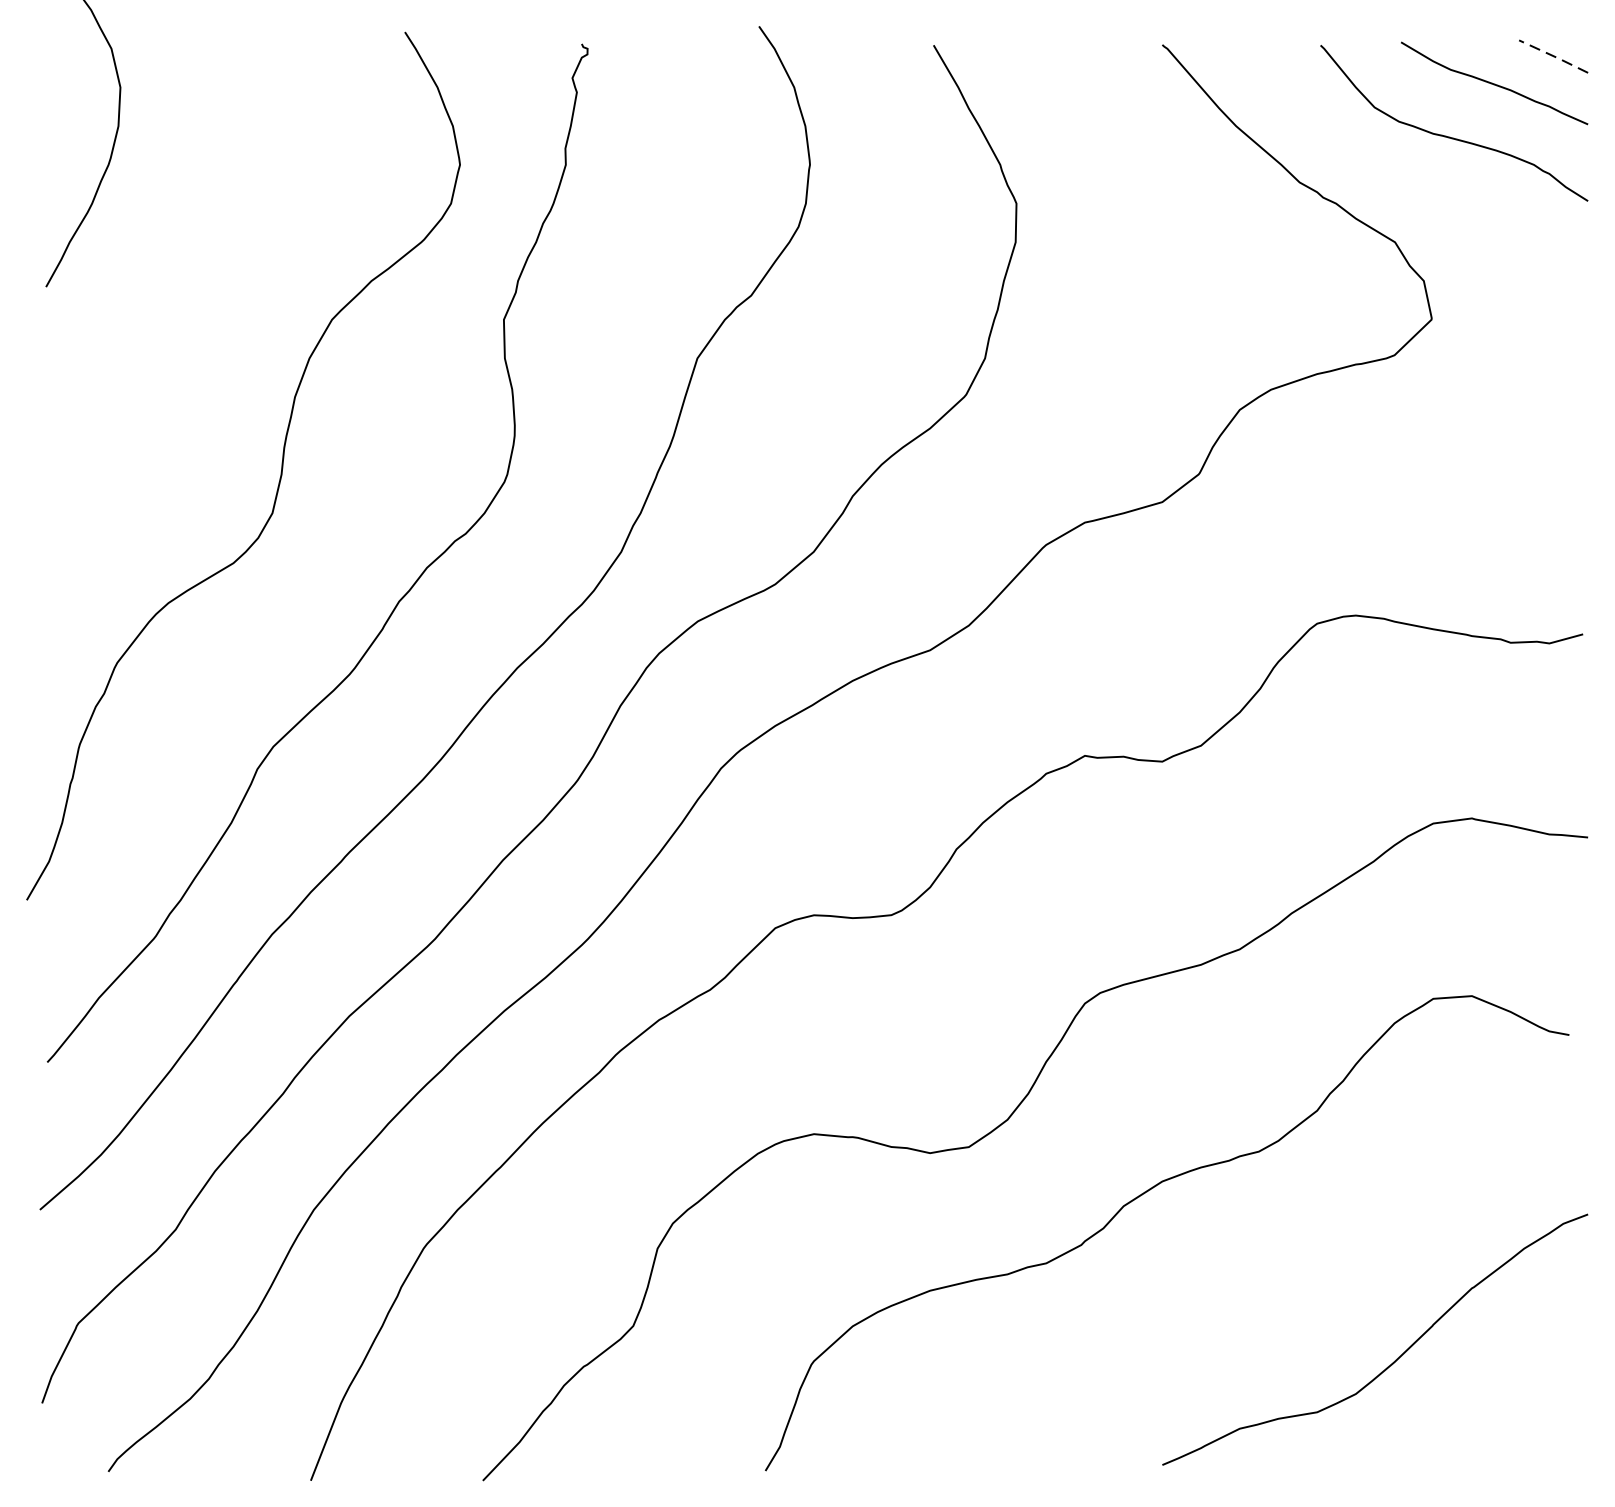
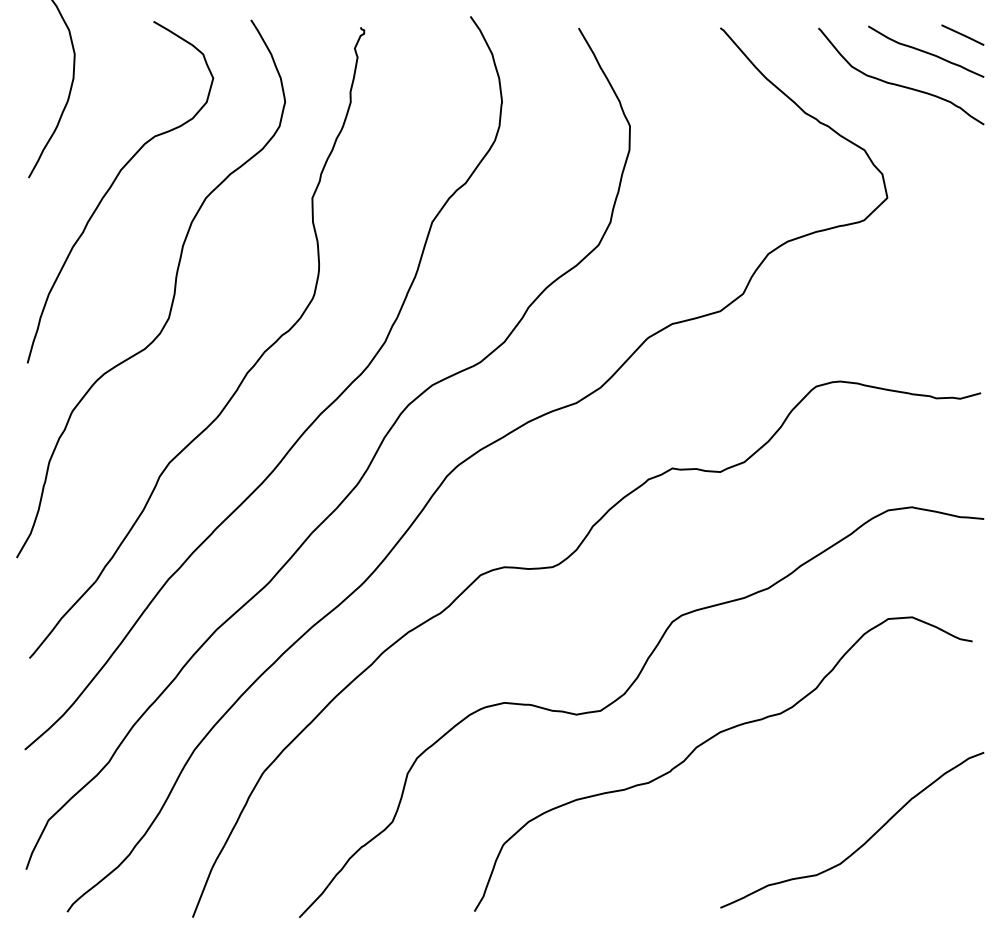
line: (1553, 55) -> (962, 34), dashed -> solid
curve: (179, 302) -> (111, 187), added

